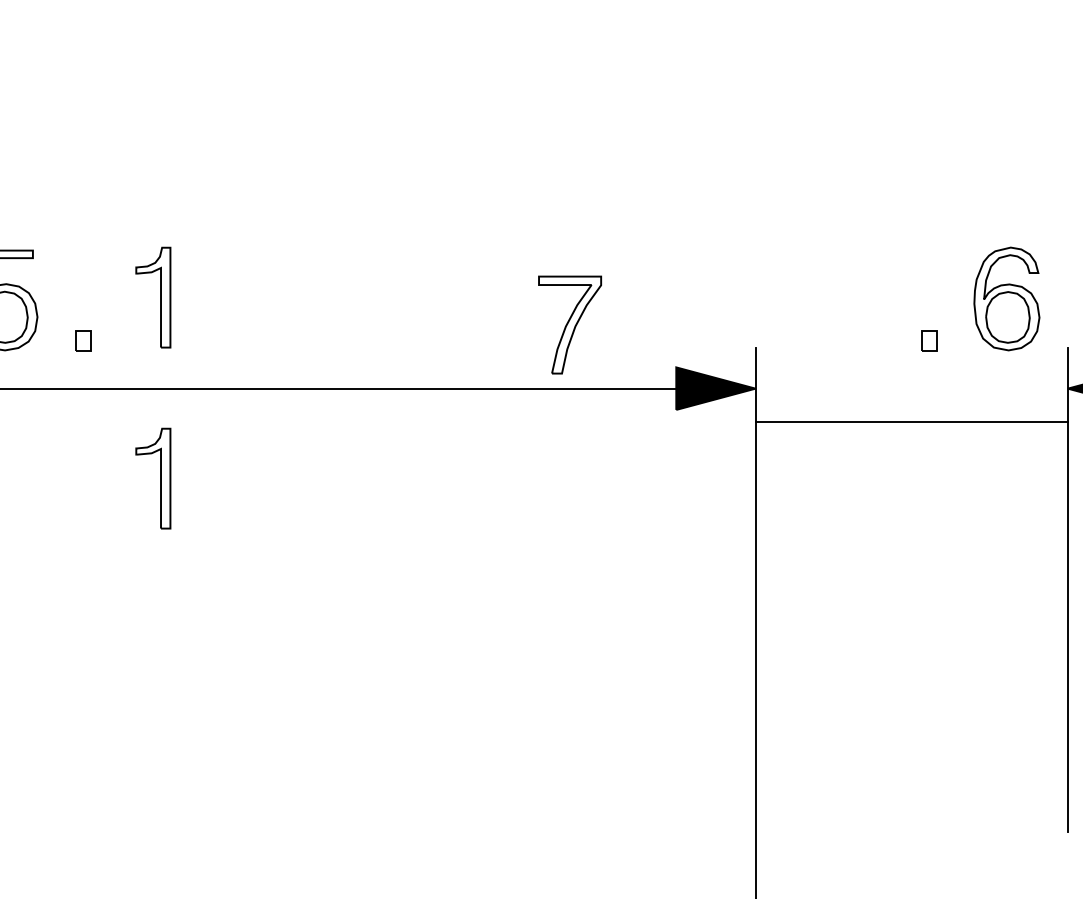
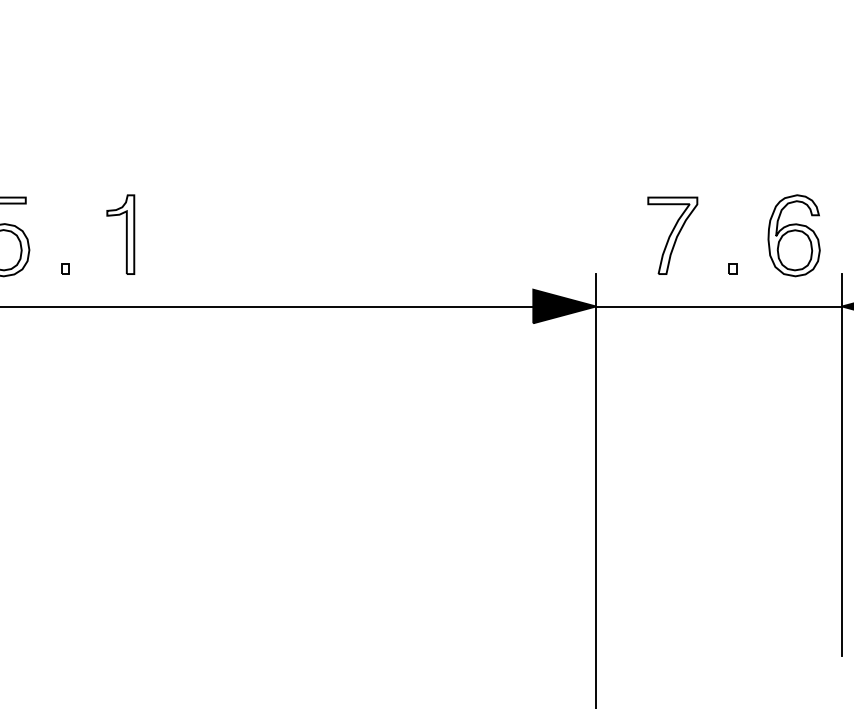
part: (570, 324) -> (673, 235), moved
part: (83, 341) -> (65, 269), size x0.62
part: (928, 341) -> (732, 269), size x0.62
line: (911, 421) -> (718, 306), moved
part: (160, 478) -> (126, 377), removed

